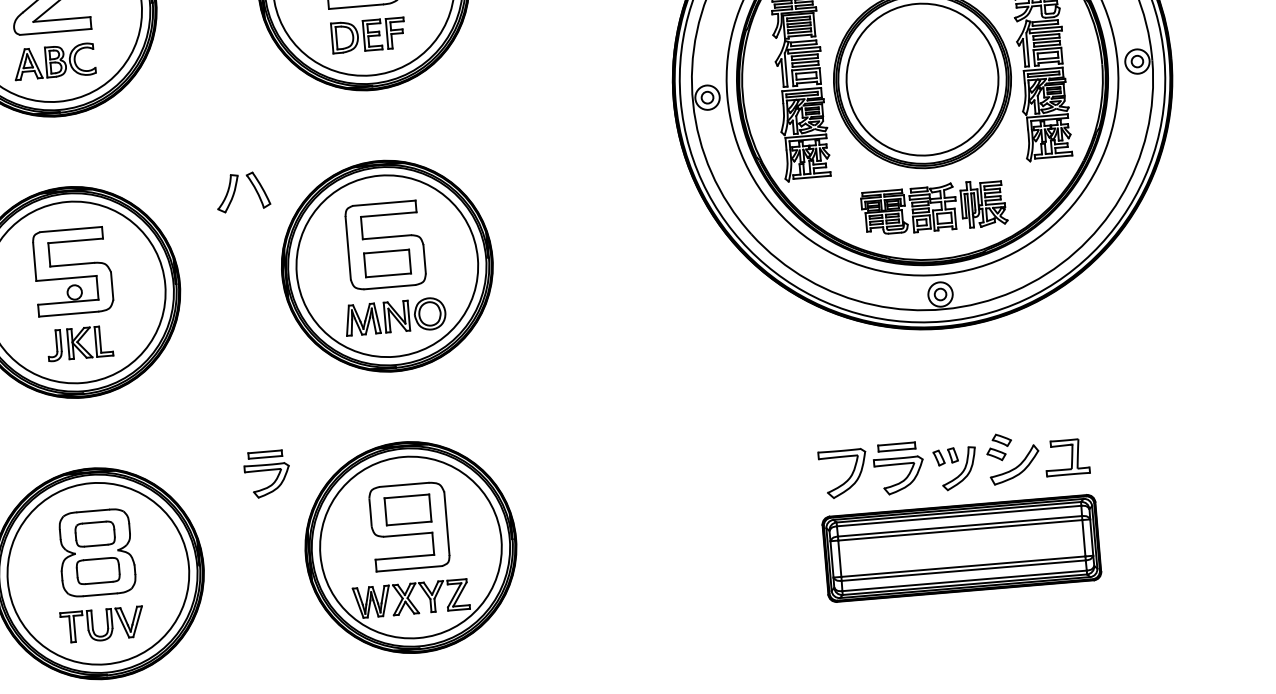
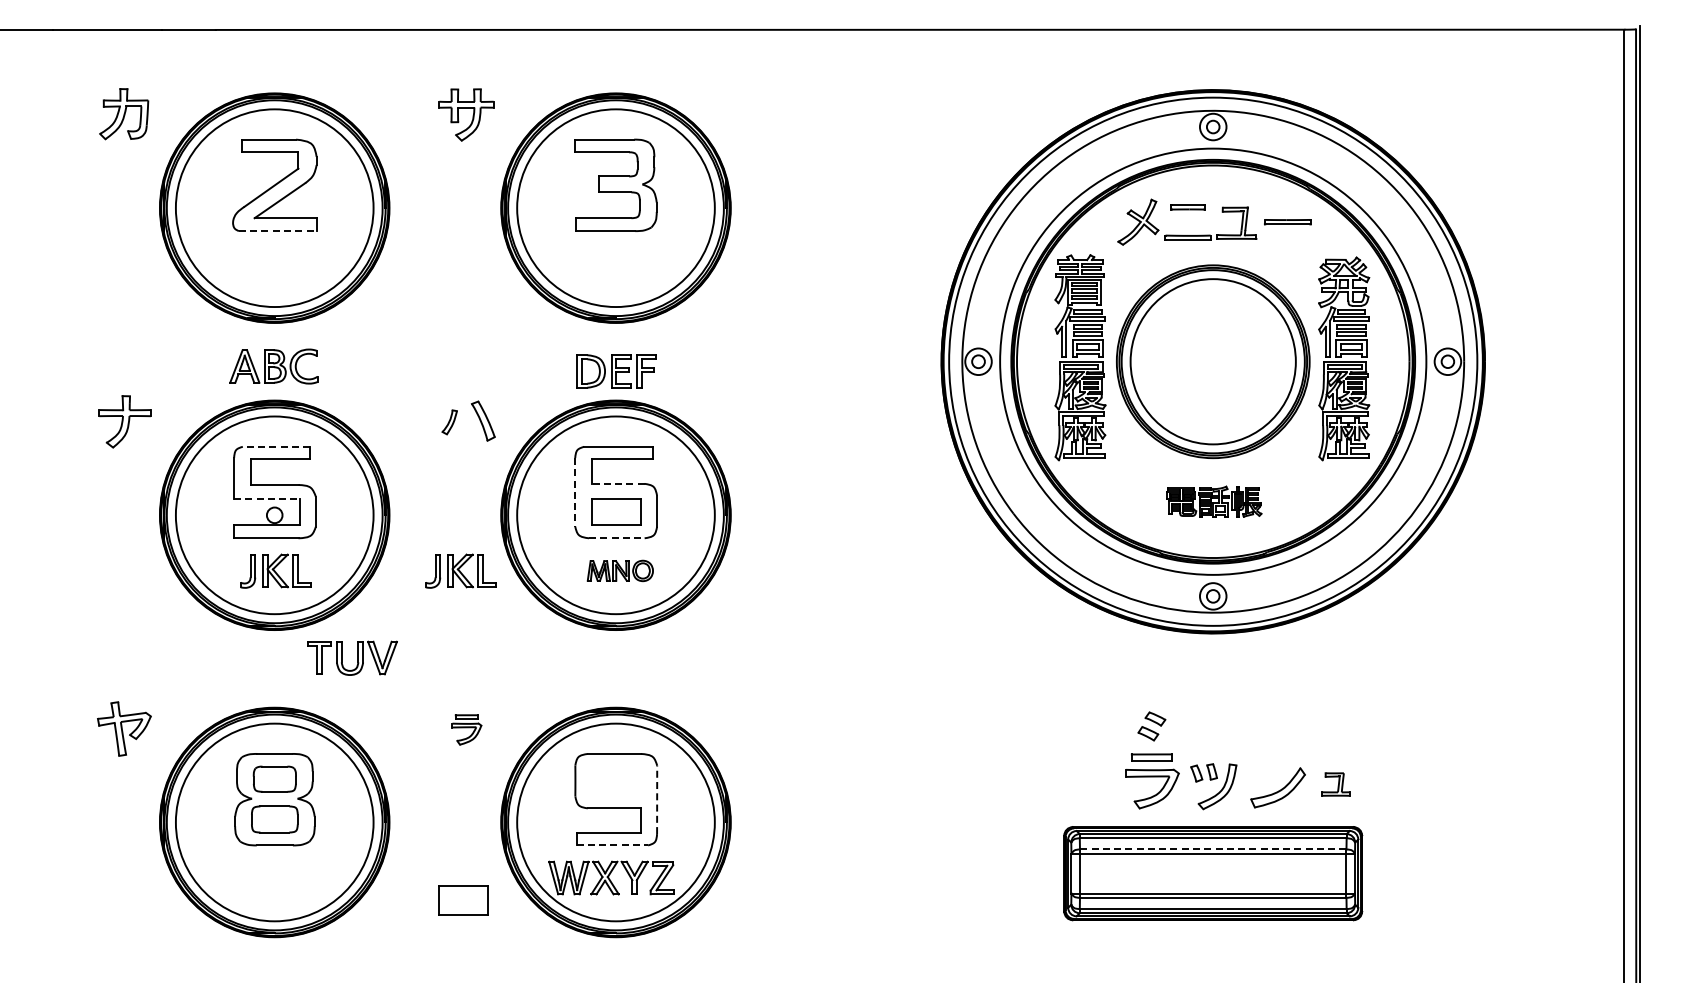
line: (55, 32) -> (277, 231), solid -> dashed
part: (368, 35) -> (616, 371), moved
part: (54, 61) -> (273, 366), moved
part: (227, 194) -> (449, 422), size x0.6
part: (934, 207) -> (1214, 501), size x0.6
line: (71, 229) -> (276, 446), solid -> dashed
line: (386, 236) -> (617, 483), solid -> dashed
line: (348, 248) -> (575, 492), solid -> dashed
line: (66, 278) -> (266, 499), solid -> dashed
line: (389, 287) -> (616, 538), solid -> dashed
part: (395, 316) -> (620, 570), size x0.6
part: (249, 328) -> (460, 570), added
part: (998, 447) -> (1151, 726), moved
part: (1067, 457) -> (1335, 784), size x0.6
part: (266, 473) -> (466, 729), size x0.6
part: (849, 477) -> (1097, 786), removed
part: (408, 509) -> (463, 900), moved
line: (447, 523) -> (657, 799), solid -> dashed
line: (959, 526) -> (1212, 849), solid -> dashed
line: (409, 568) -> (612, 845), solid -> dashed
part: (102, 624) -> (352, 657), moved

